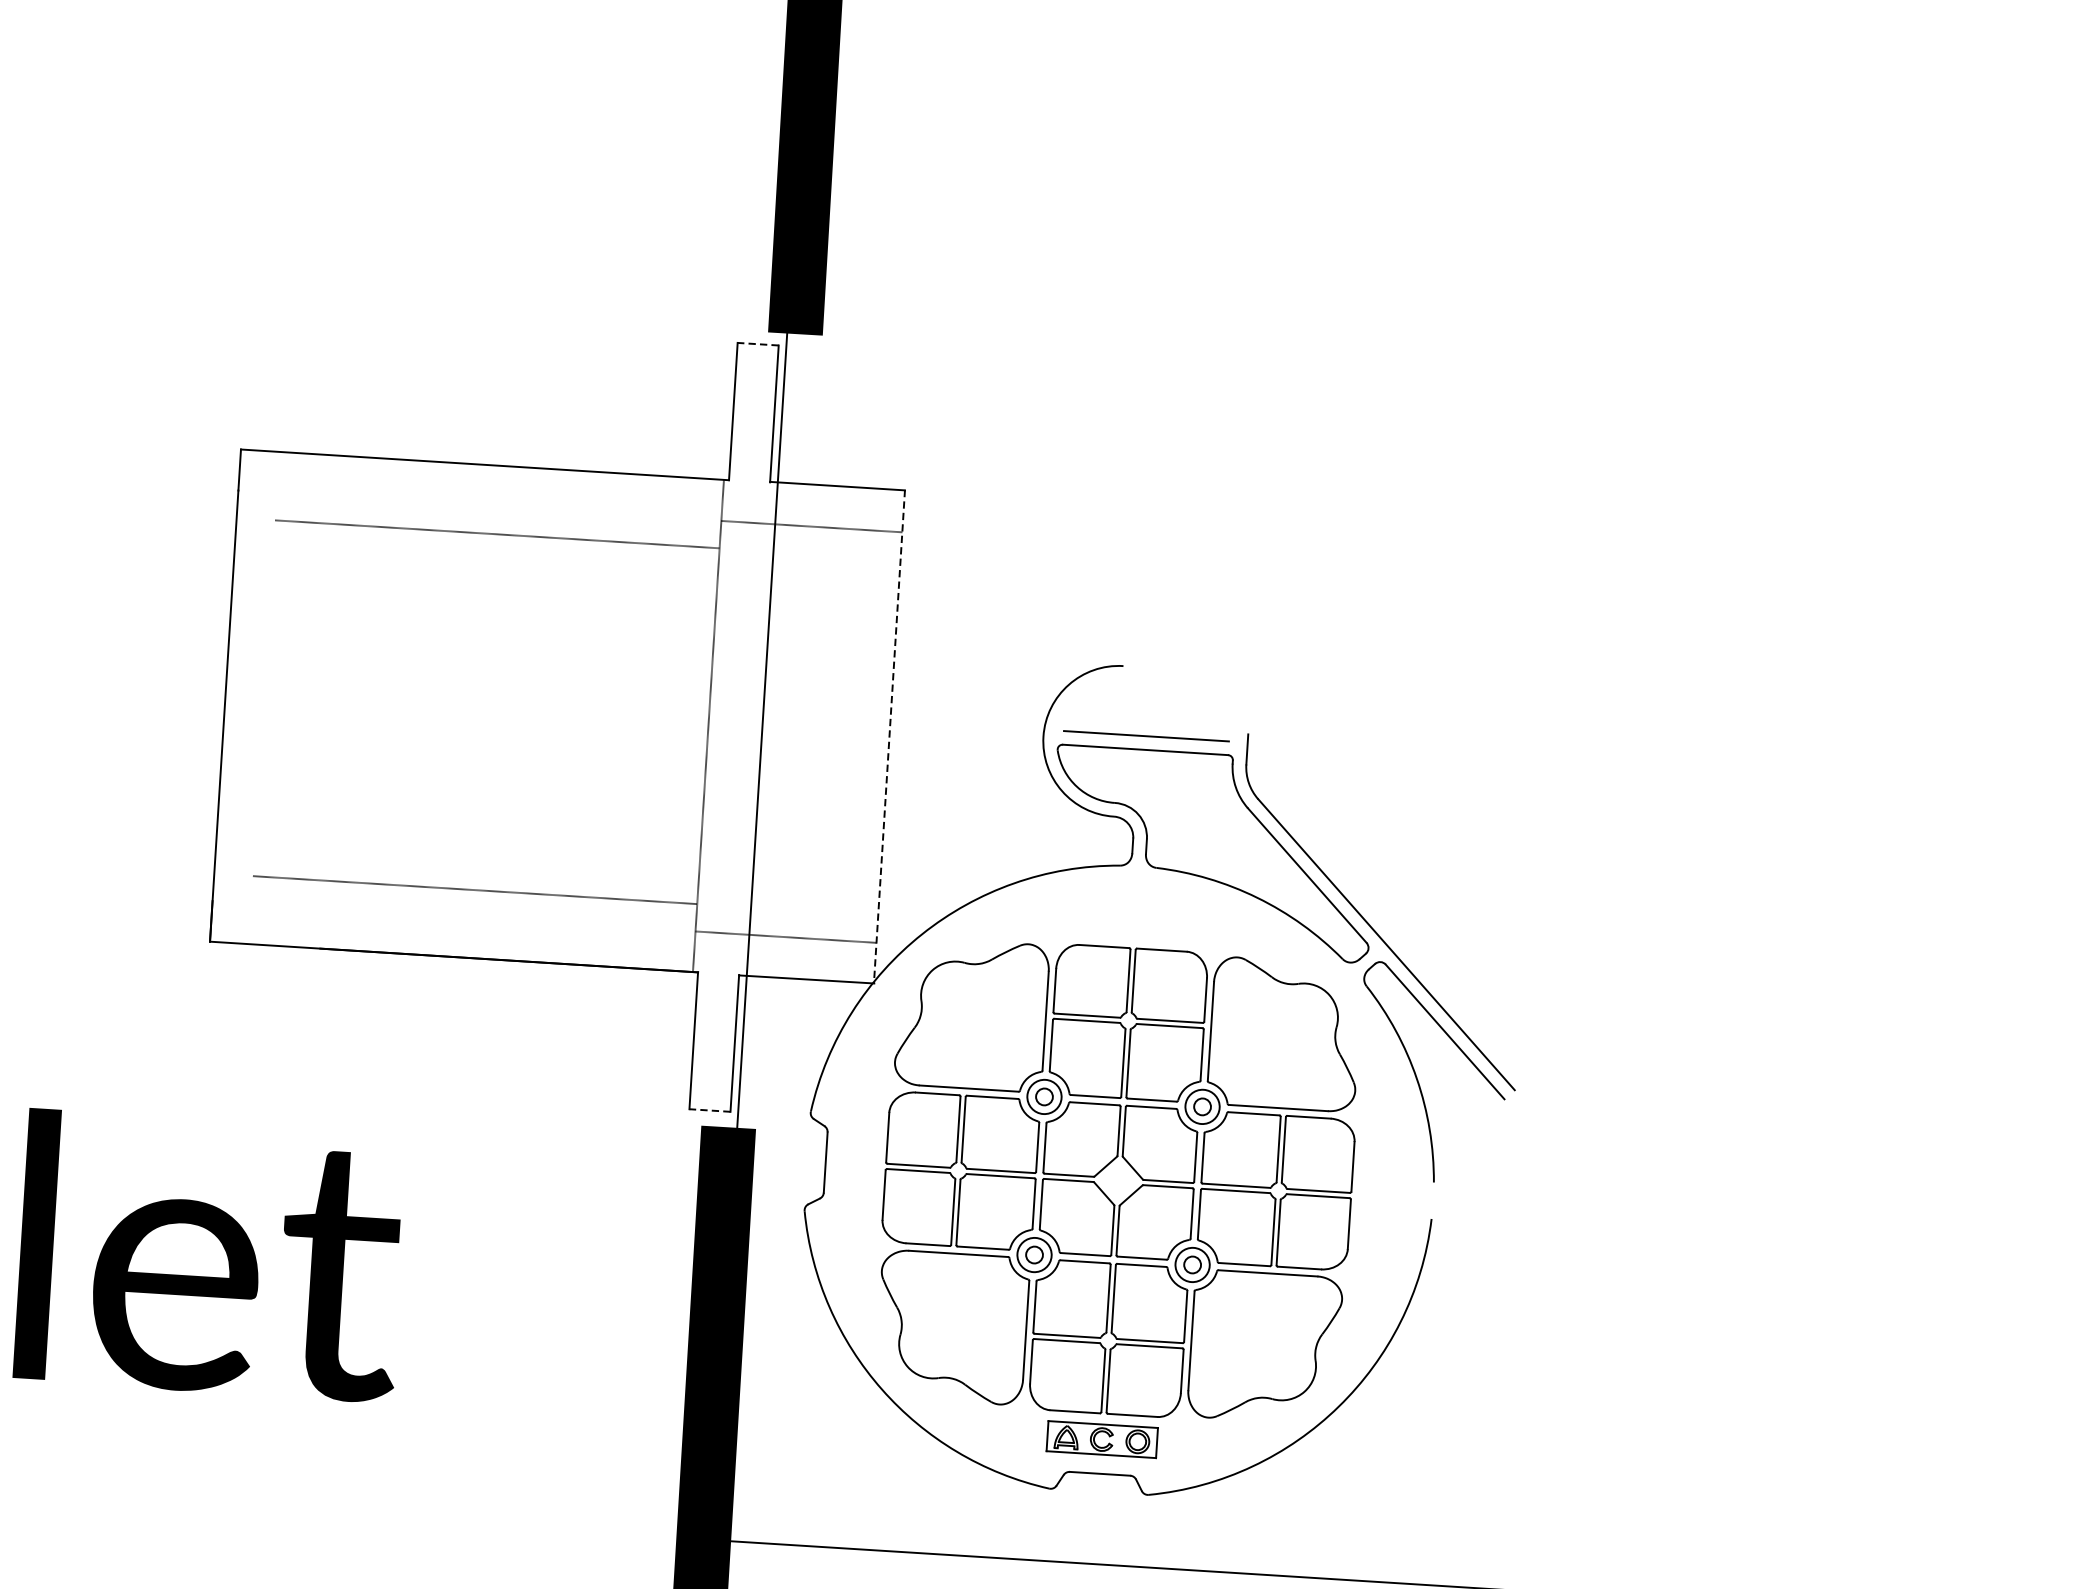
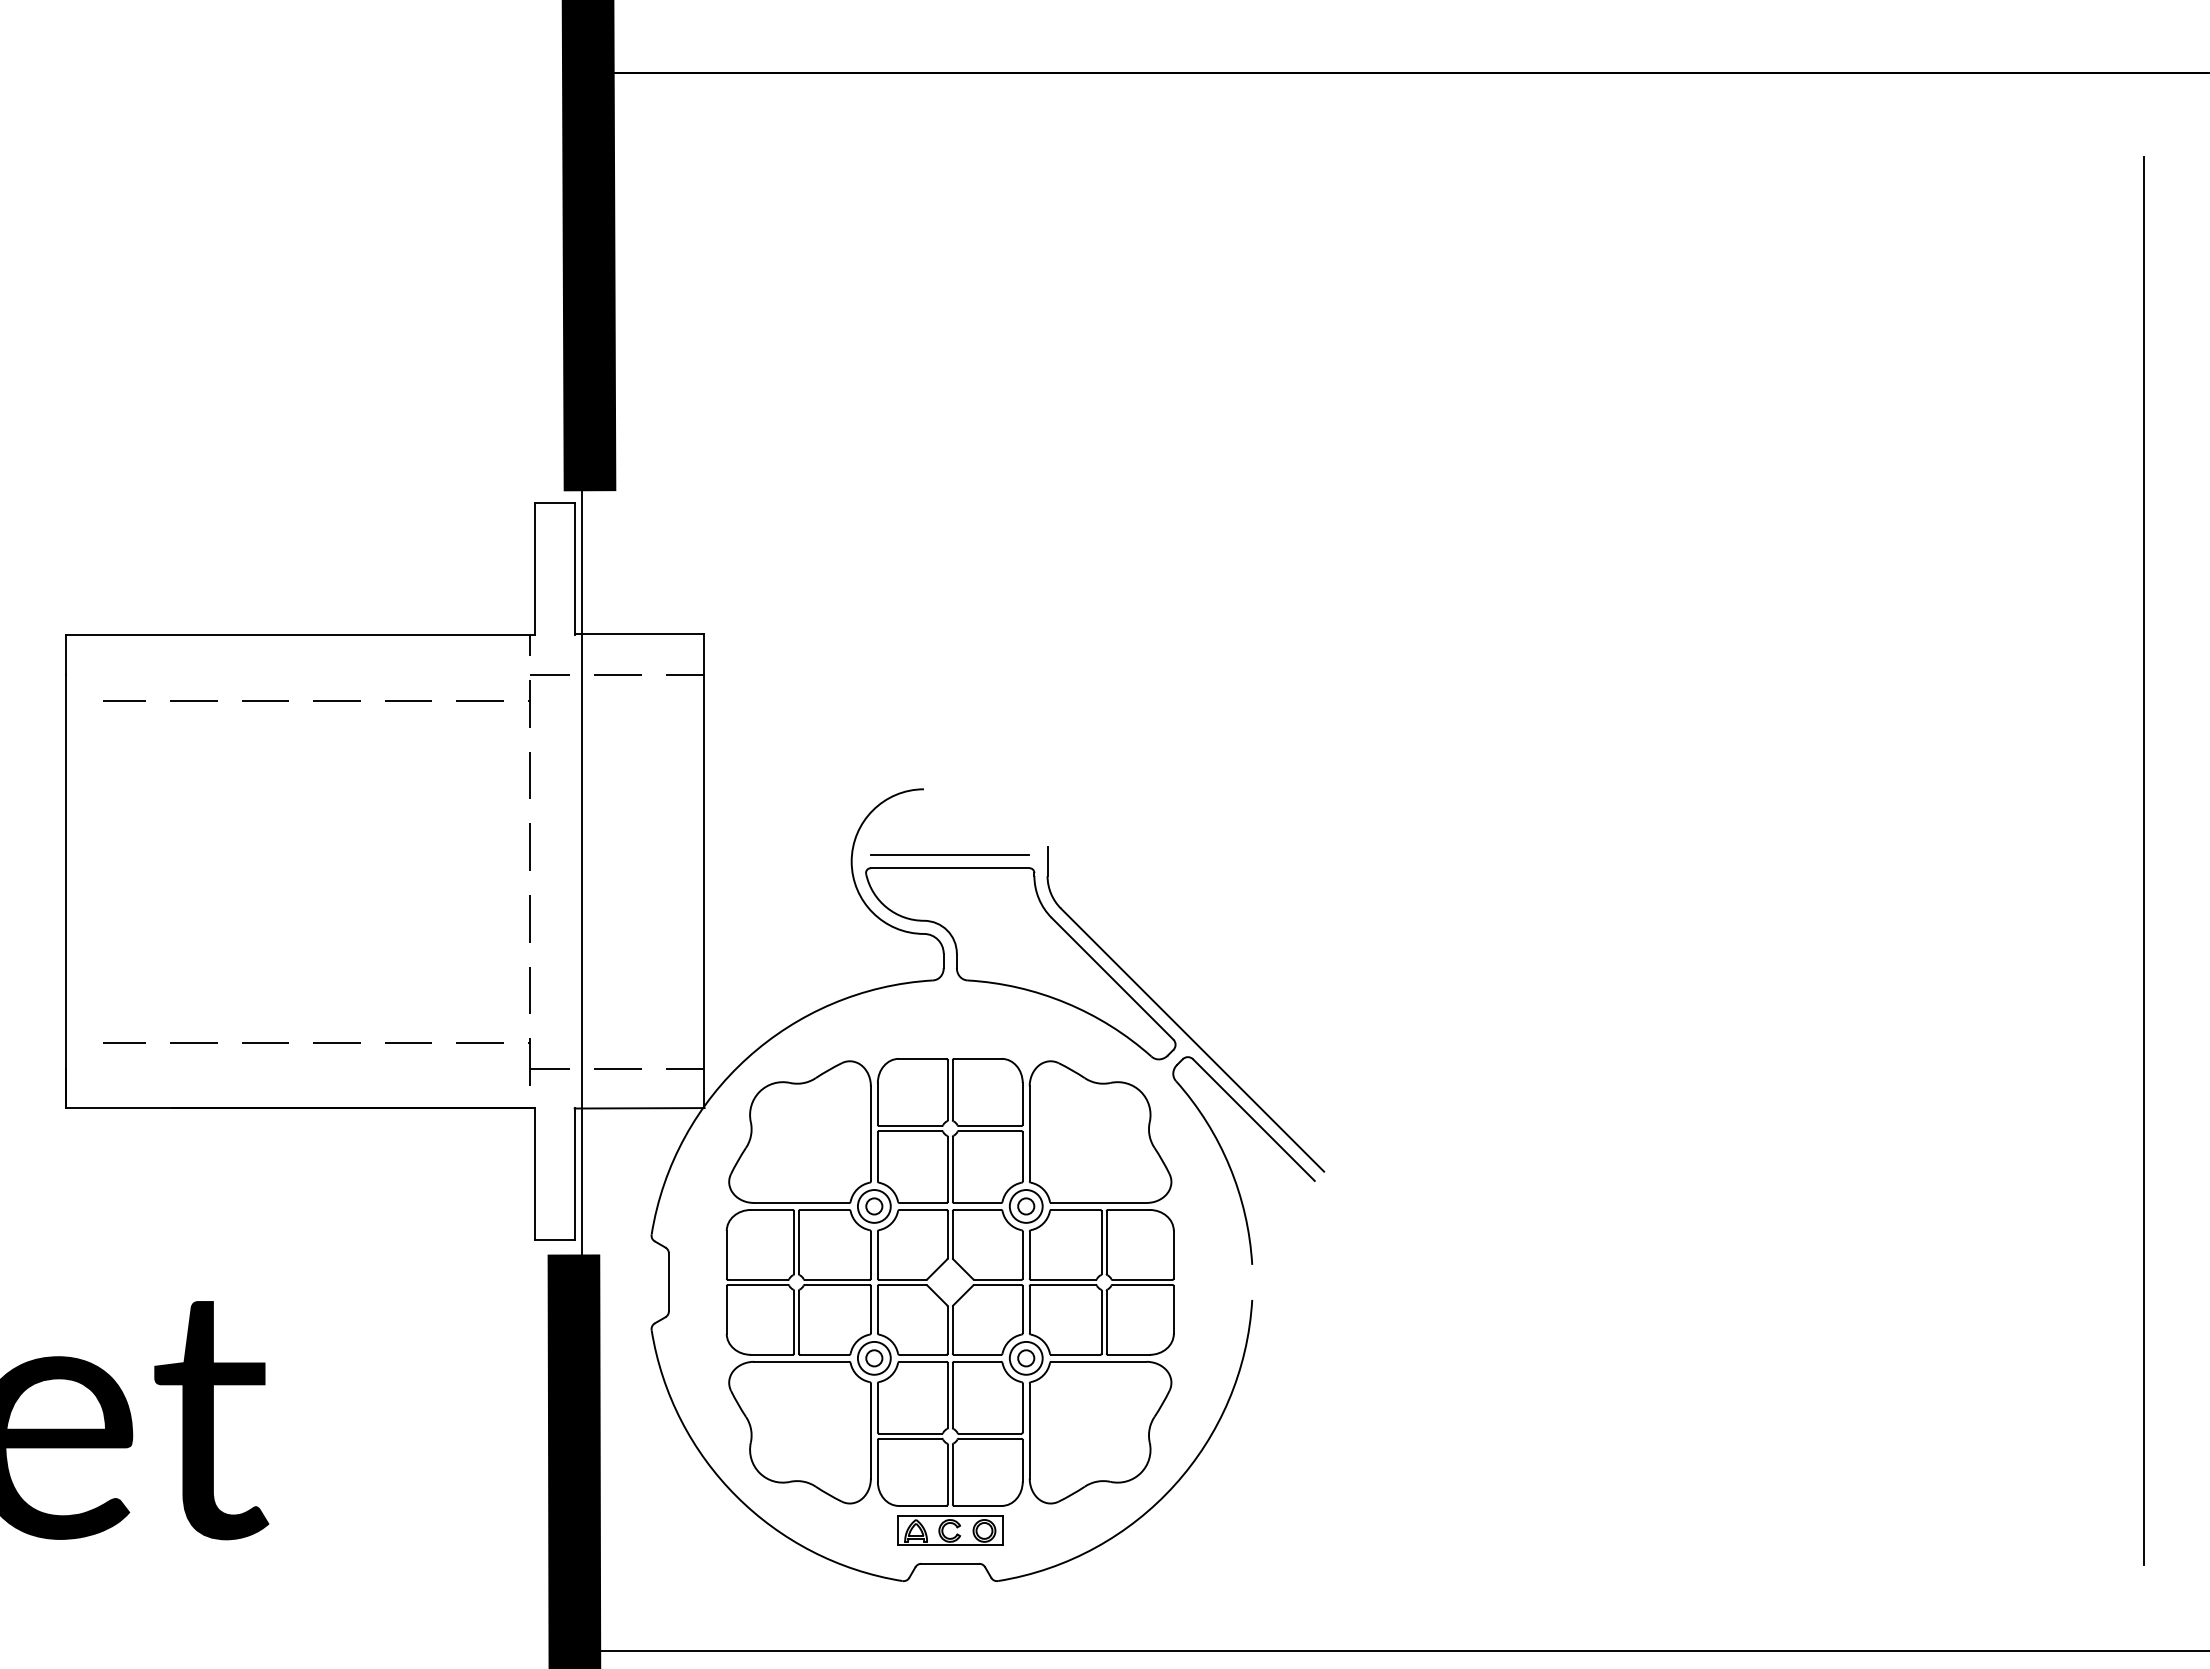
line: (757, 344) -> (554, 503), dashed -> solid
line: (889, 737) -> (704, 871), dashed -> solid
line: (709, 1110) -> (554, 1239), dashed -> solid

